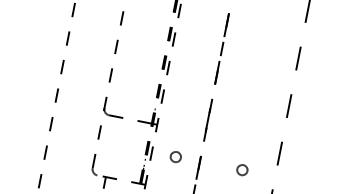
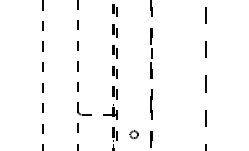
part: (241, 169) -> (181, 134), removed

